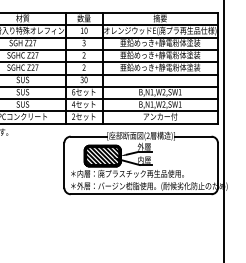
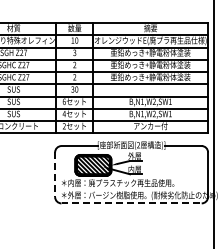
line: (64, 165) -> (55, 174), solid -> dashed
line: (141, 194) -> (131, 203), solid -> dashed

